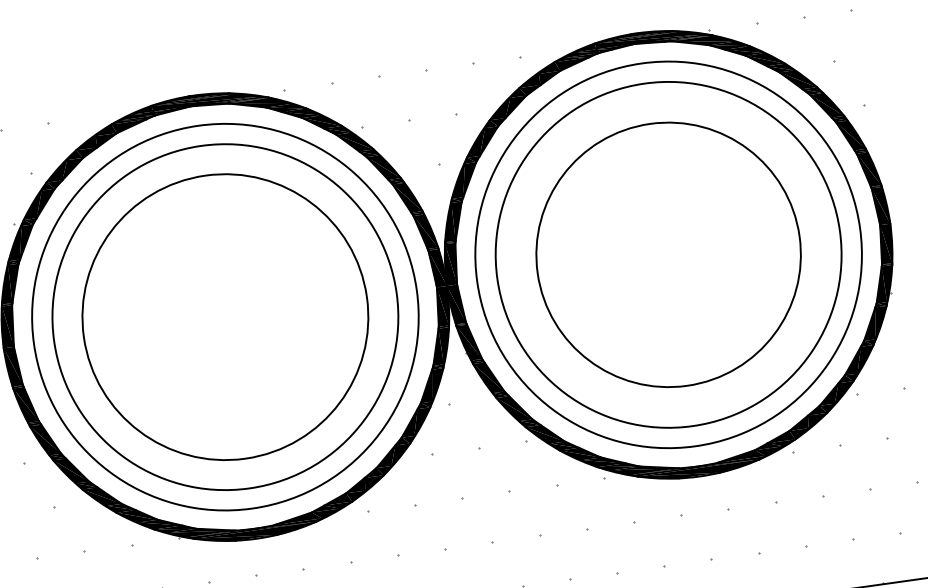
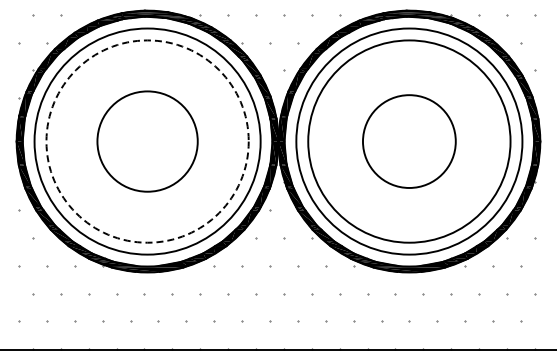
circle: (668, 254) -> (409, 141), size x0.6
circle: (225, 317) -> (147, 141), size x0.6
circle: (225, 317) -> (147, 141), solid -> dashed

